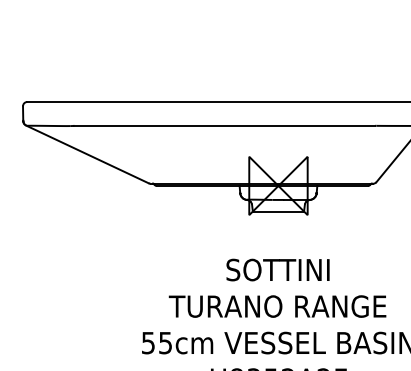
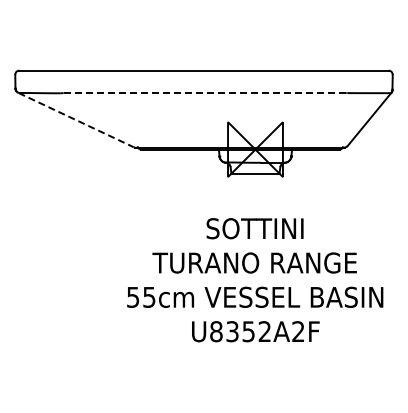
line: (225, 126) -> (205, 93), solid -> dashed
line: (88, 155) -> (76, 120), solid -> dashed

